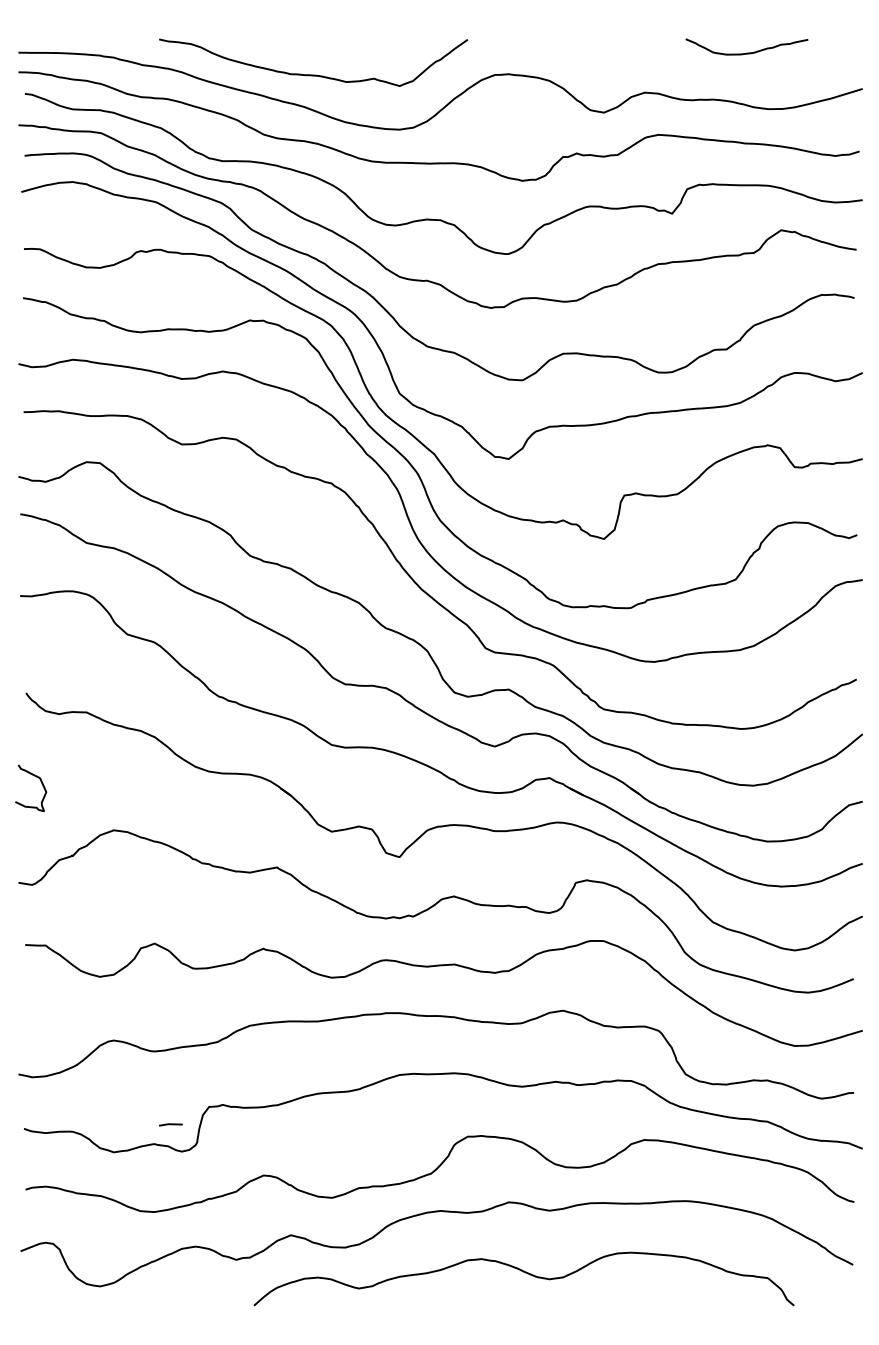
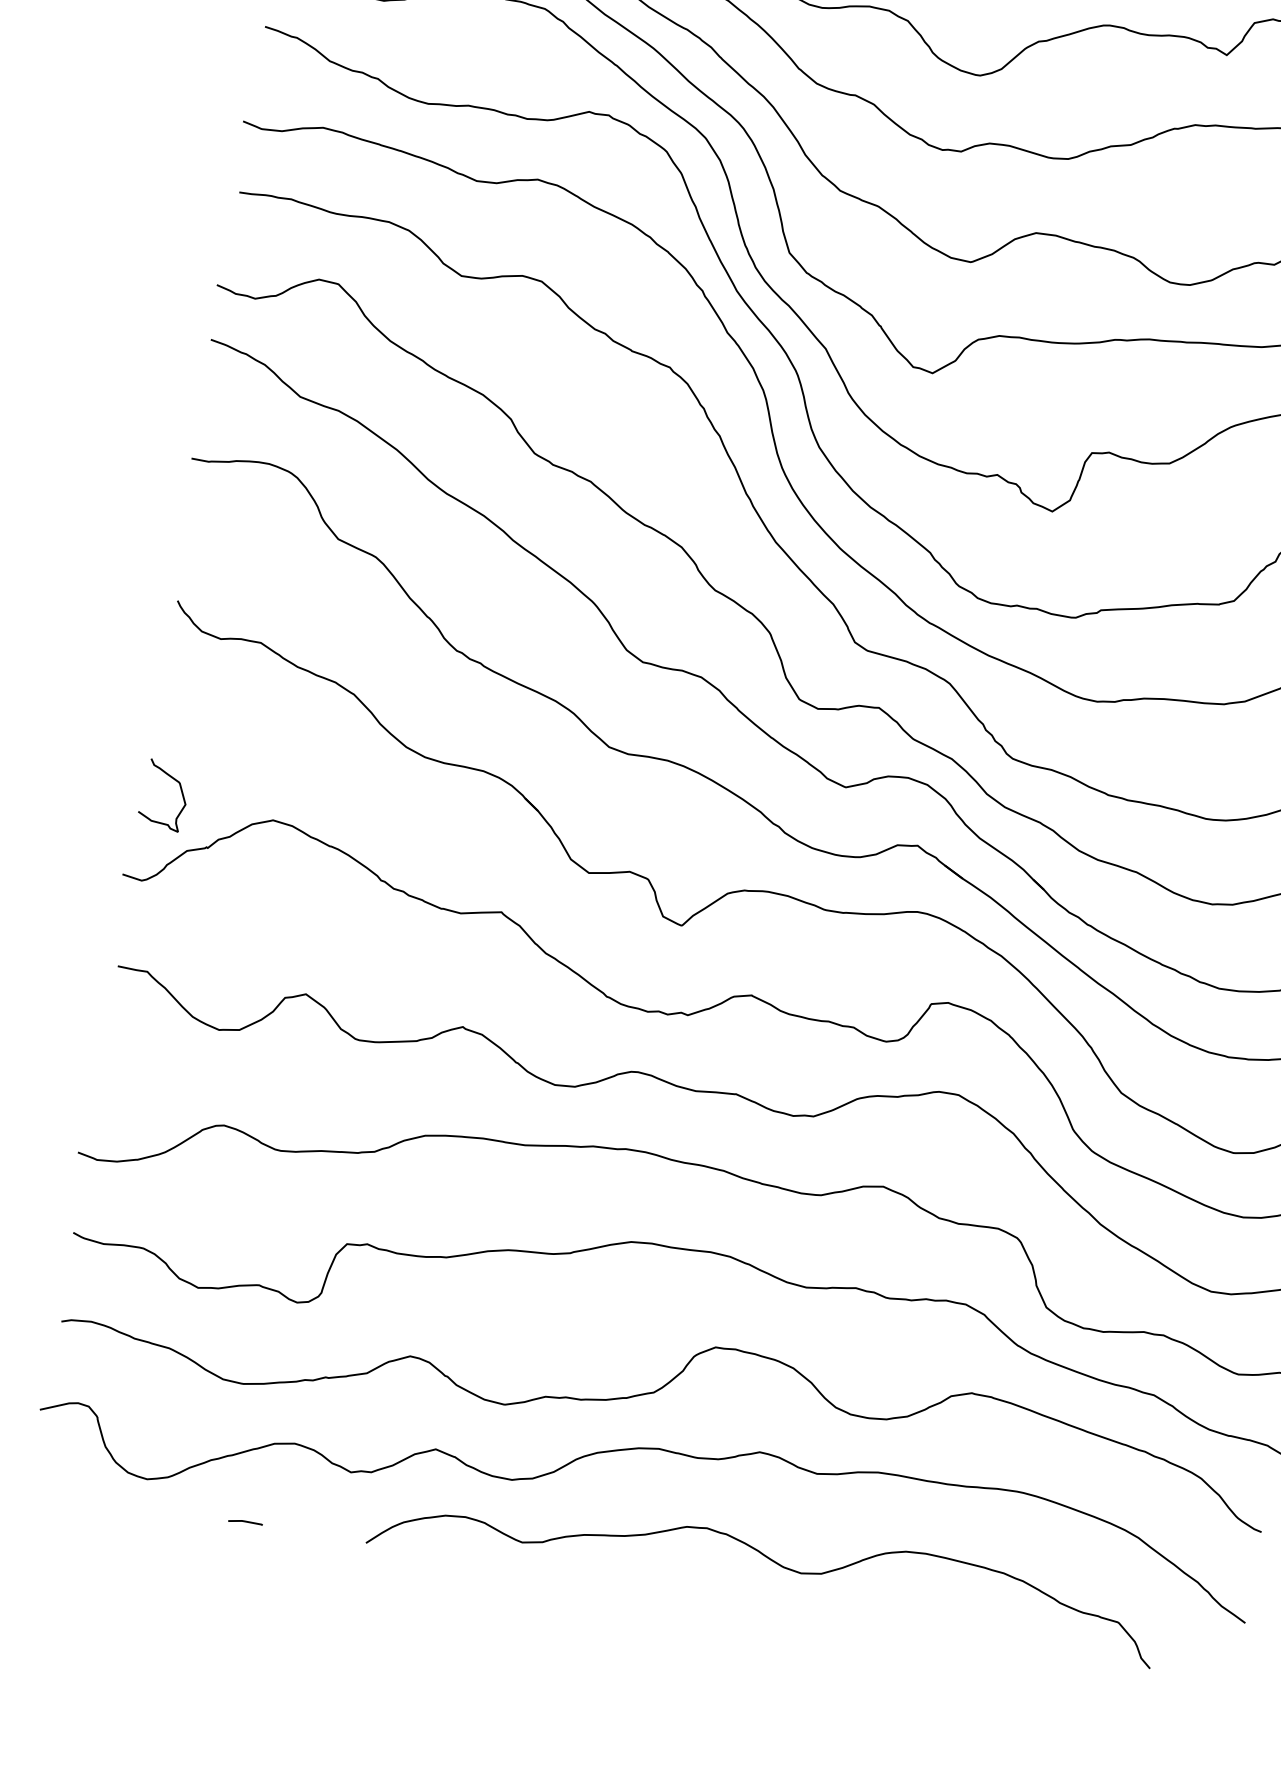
curve: (41, 784) -> (180, 792), moved
line: (170, 1124) -> (245, 1521), moved

